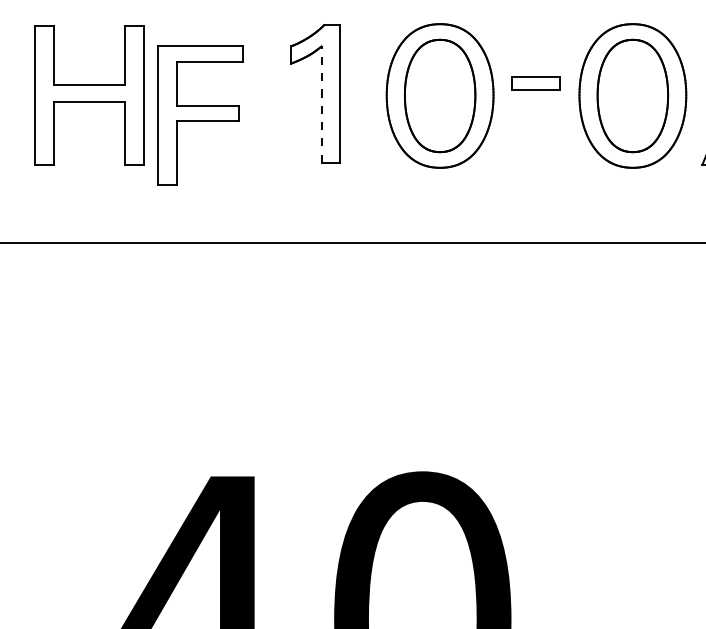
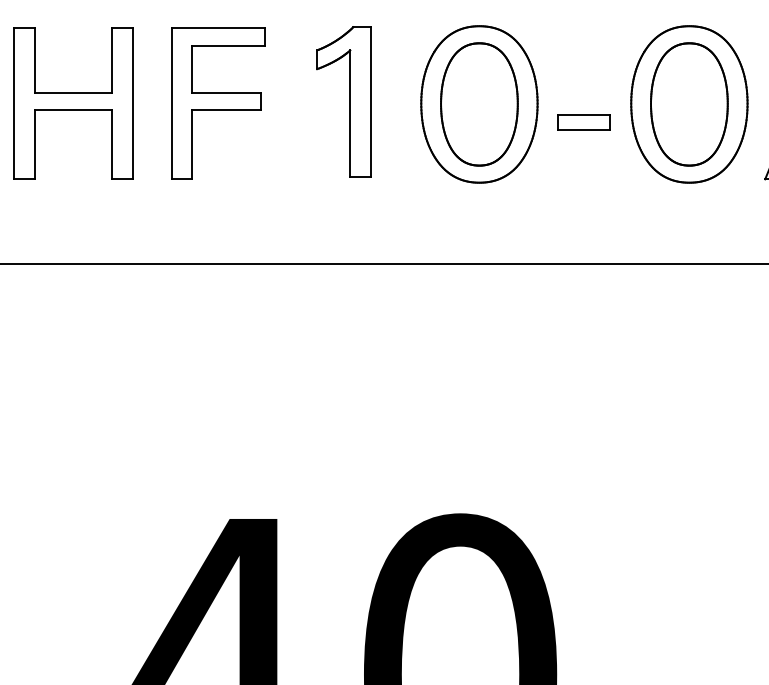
part: (535, 83) -> (583, 122), moved
part: (89, 95) -> (73, 103), moved
line: (321, 104) -> (350, 113), dashed -> solid
part: (200, 115) -> (218, 103), moved

